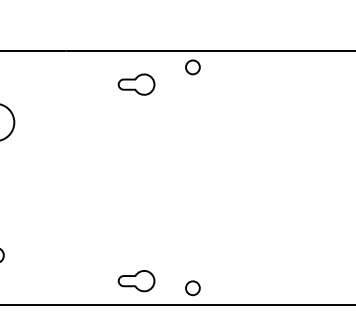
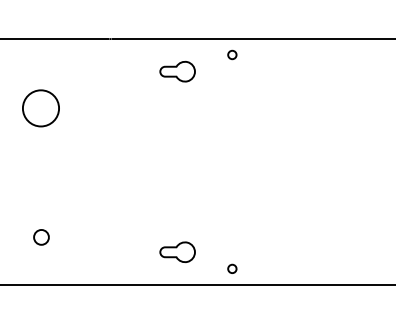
circle: (193, 66) -> (232, 54), size x0.62
part: (136, 280) -> (177, 251), moved
circle: (193, 287) -> (232, 268), size x0.62

